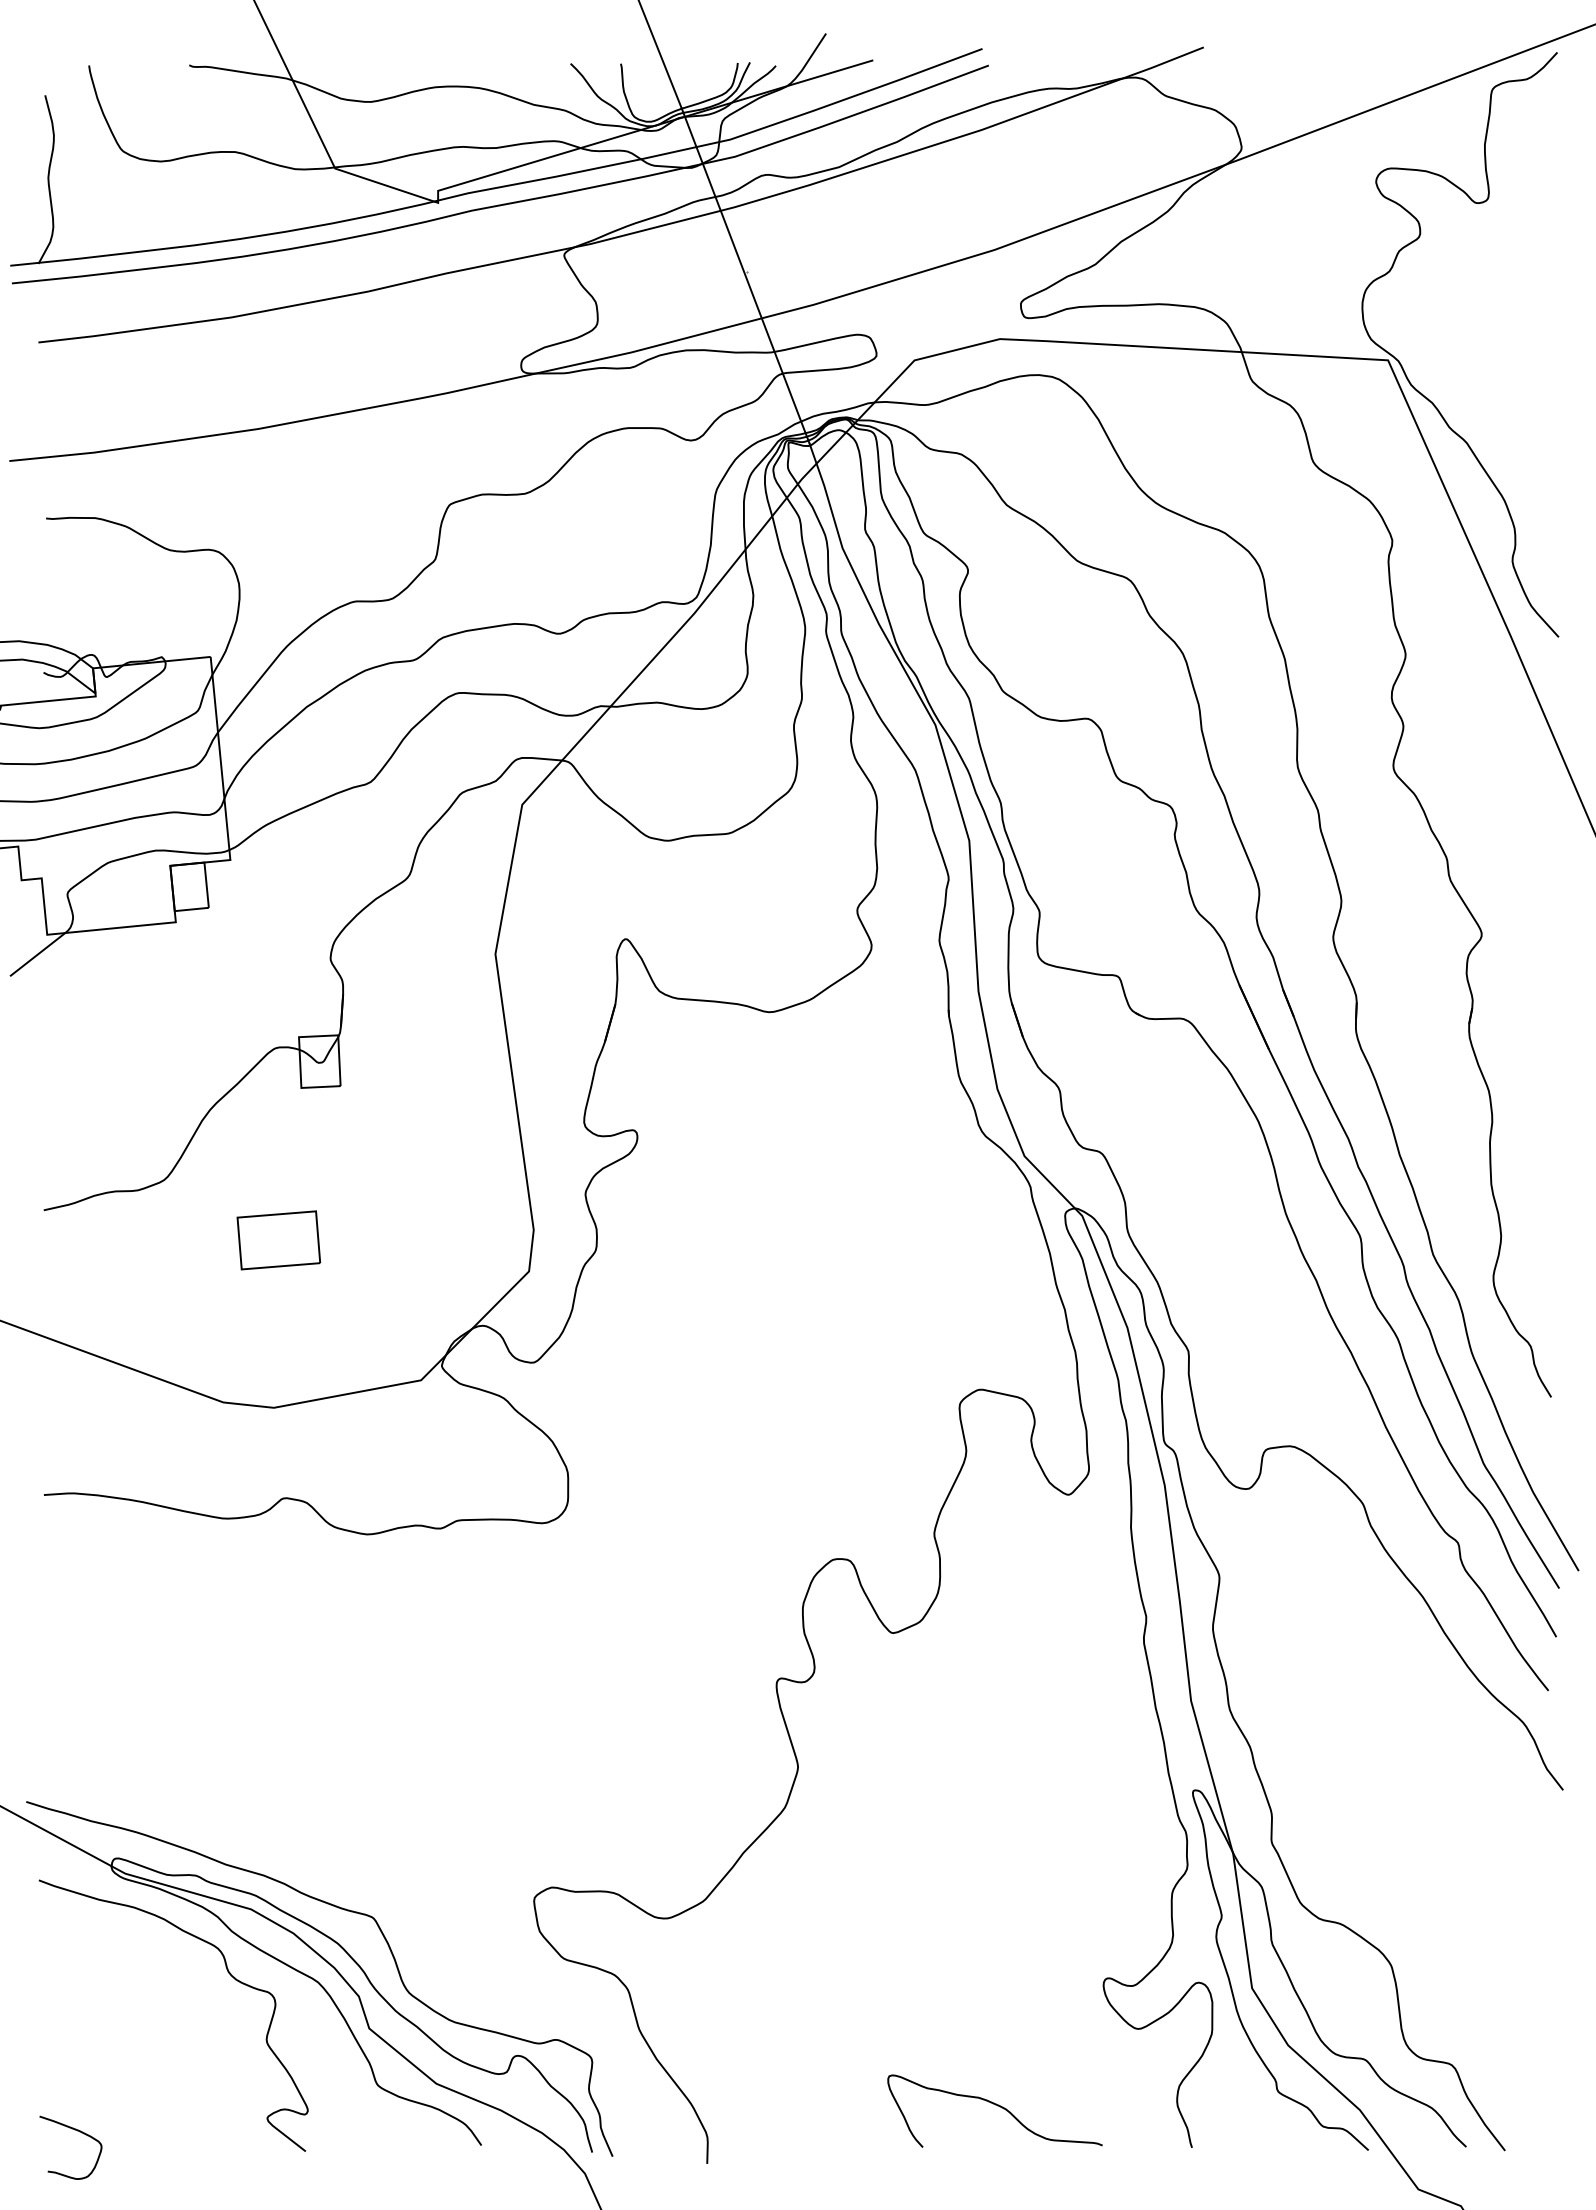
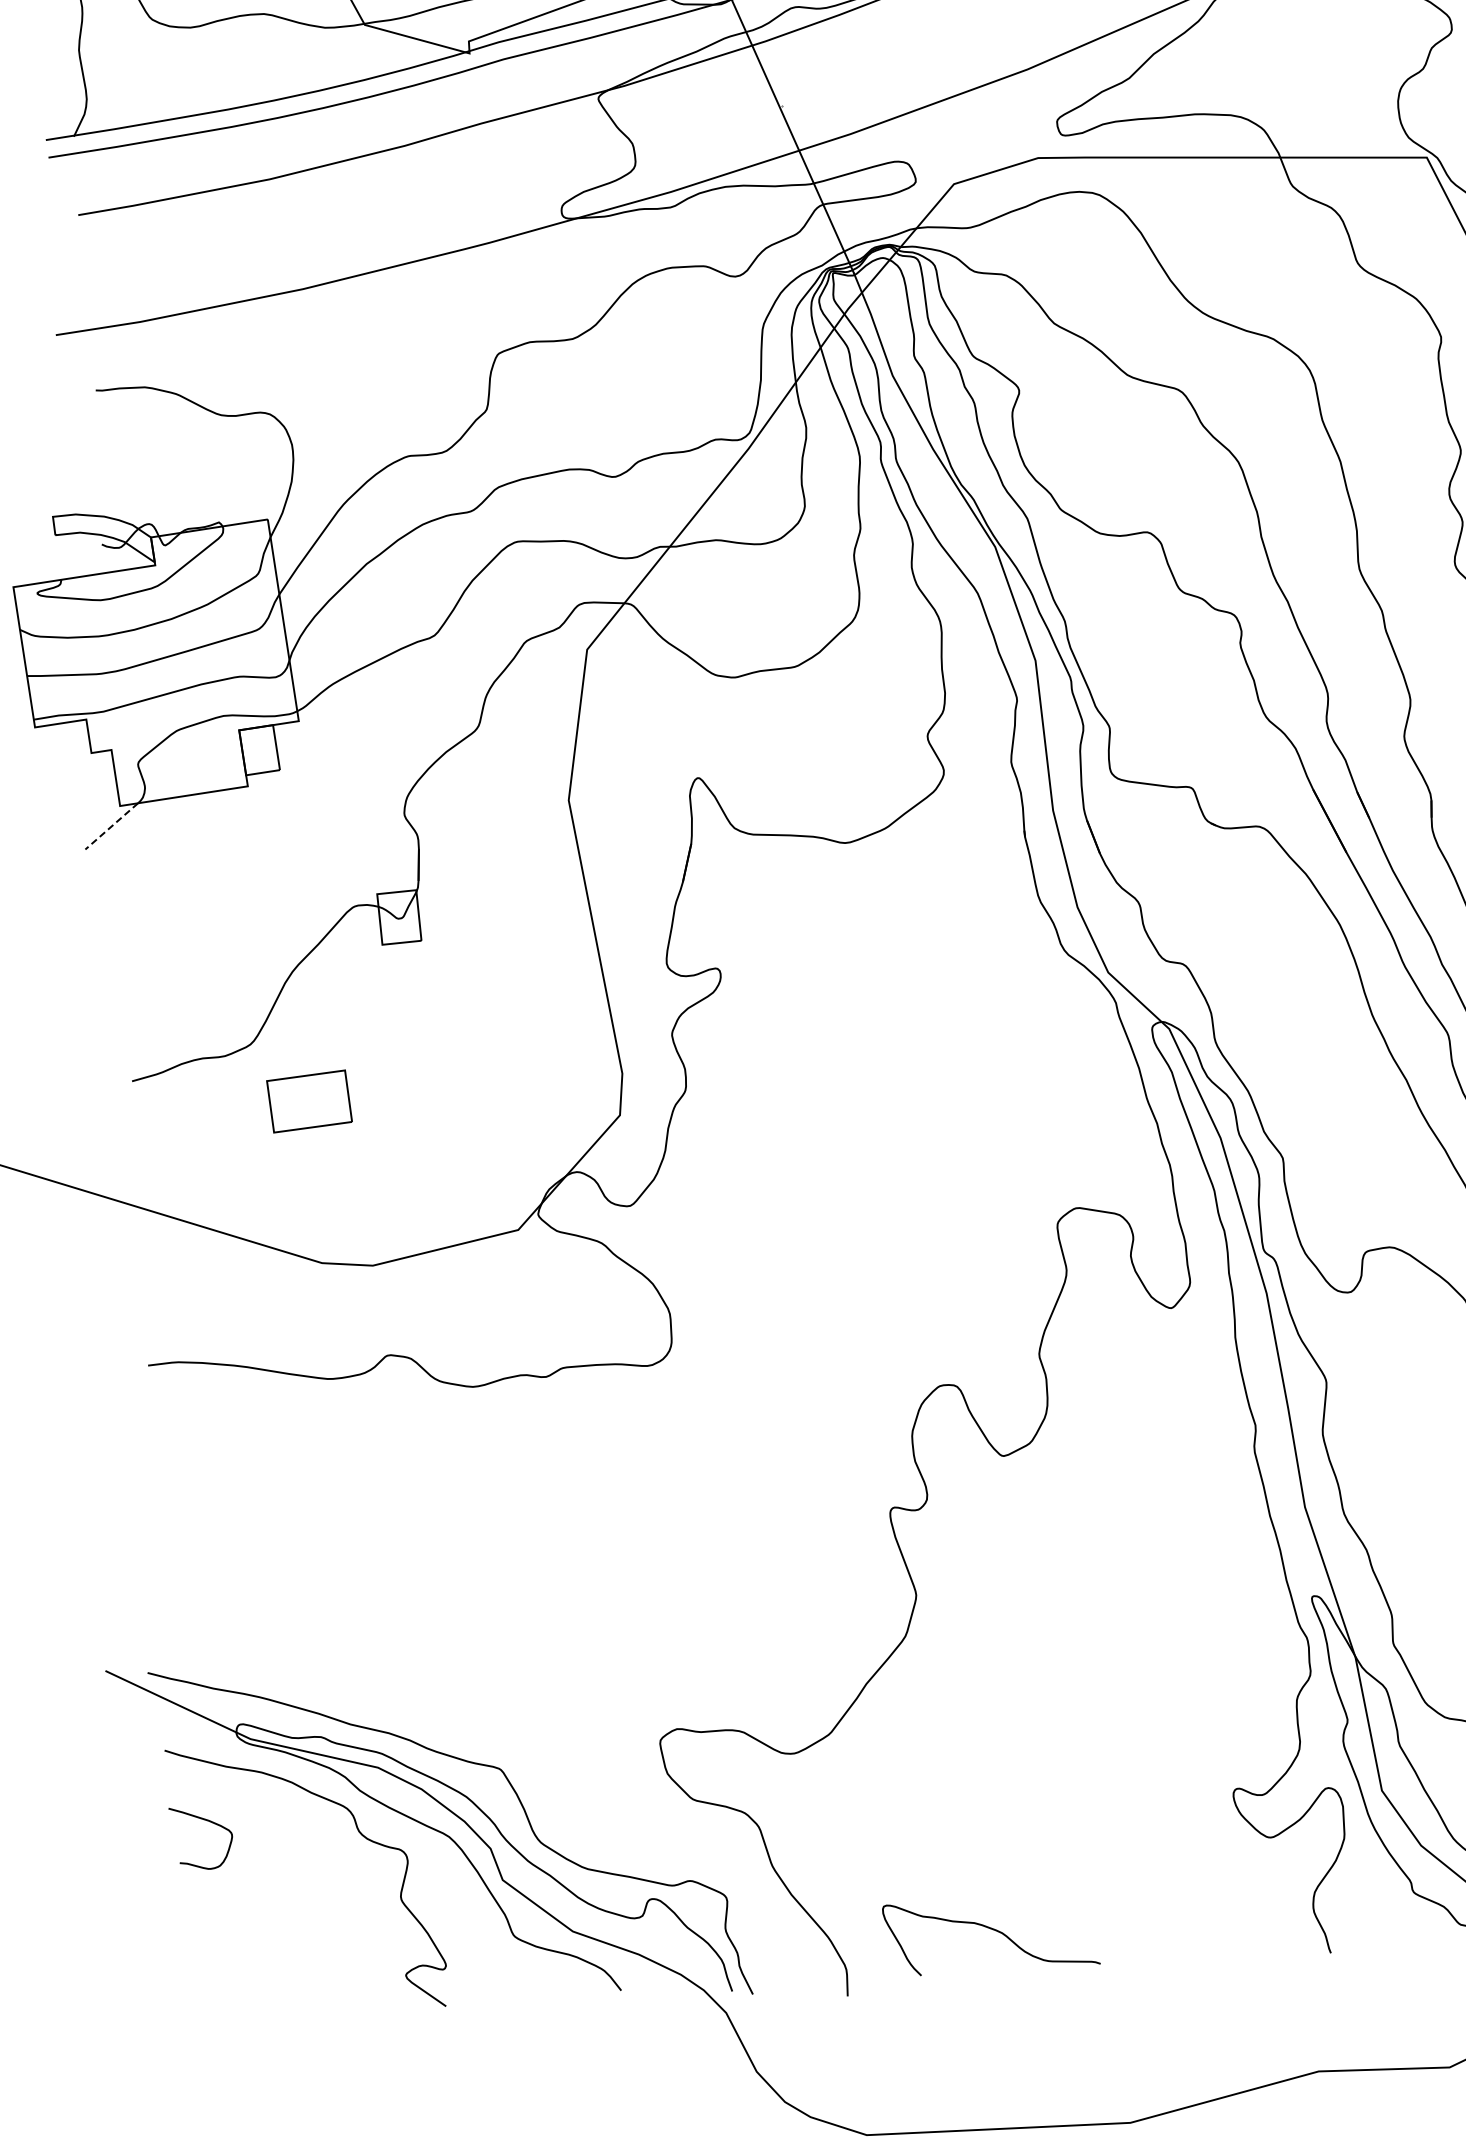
line: (37, 954) -> (111, 826), solid -> dashed
part: (278, 1240) -> (309, 1101), moved
curve: (997, 2106) -> (993, 1930), moved
curve: (74, 2130) -> (204, 1820), moved

